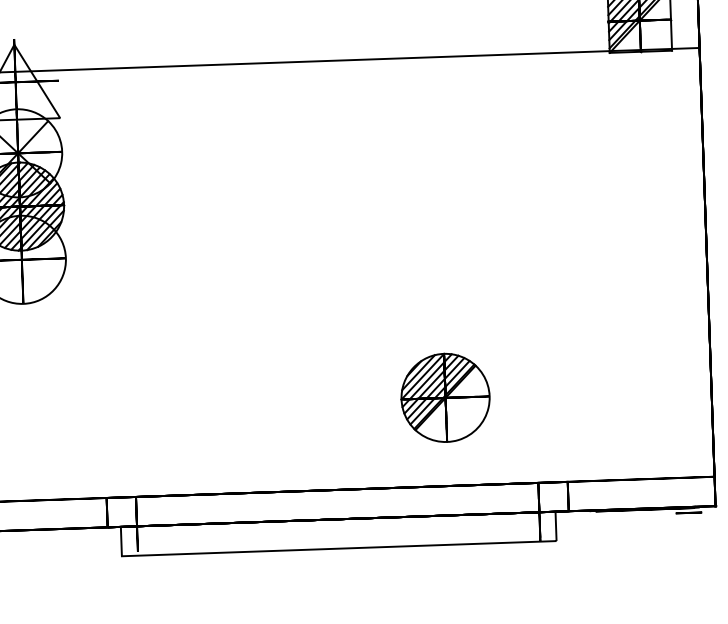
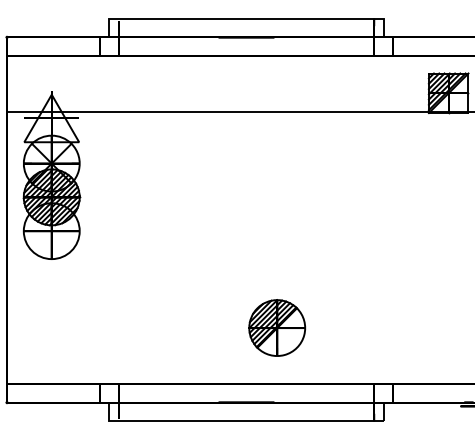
part: (445, 397) -> (277, 327), moved

